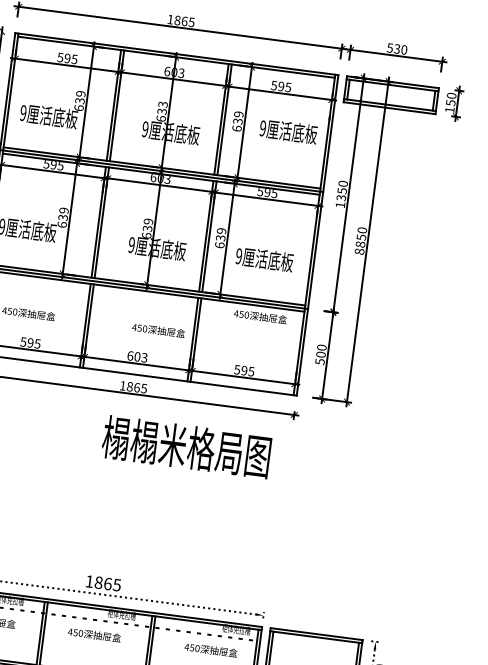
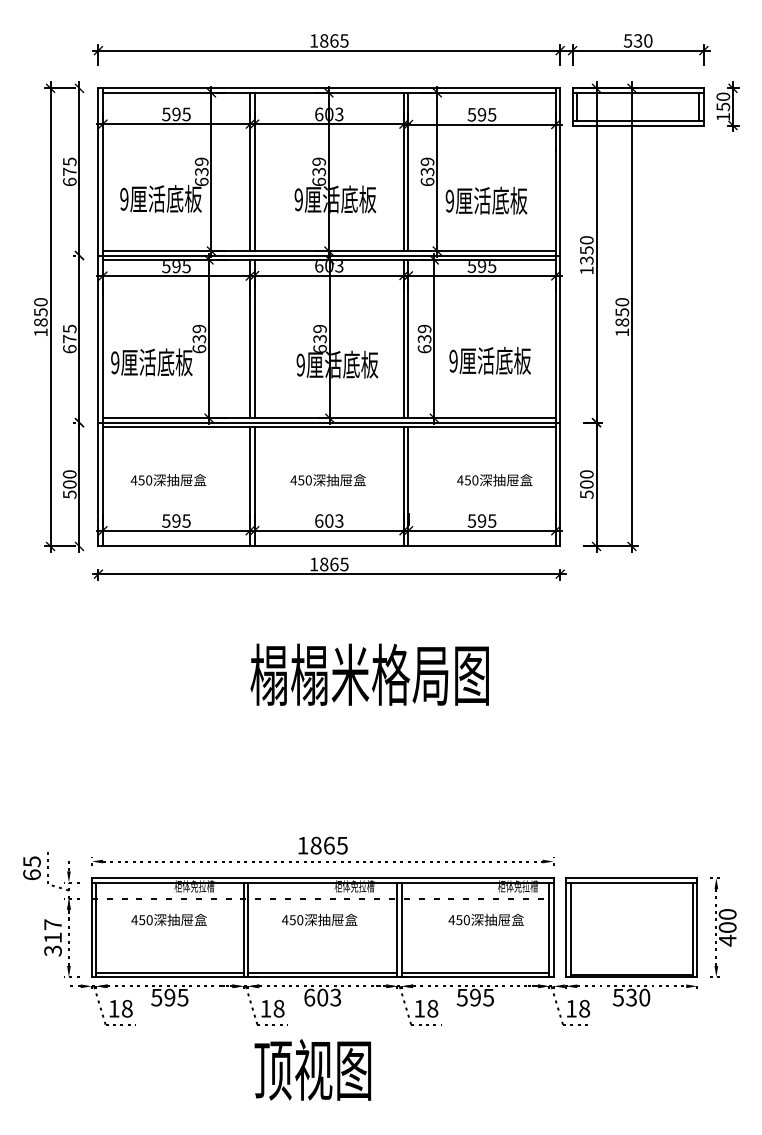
text: (162, 104) -> (318, 161), 633 -> 639
text: (288, 131) -> (486, 200), moved
text: (359, 251) -> (622, 332), 8850 -> 1850
text: (260, 316) -> (494, 480), moved
text: (158, 330) -> (327, 480), moved
text: (186, 446) -> (369, 674), moved

